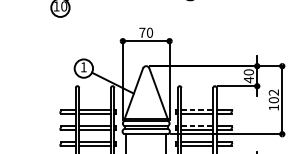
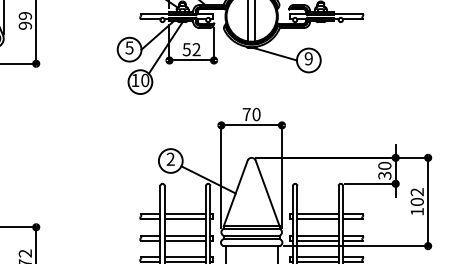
text: (83, 66) -> (170, 158), 1 -> 2
text: (248, 79) -> (384, 175), 40 -> 30
line: (197, 109) -> (318, 214), dashed -> solid
line: (197, 126) -> (318, 235), dashed -> solid

